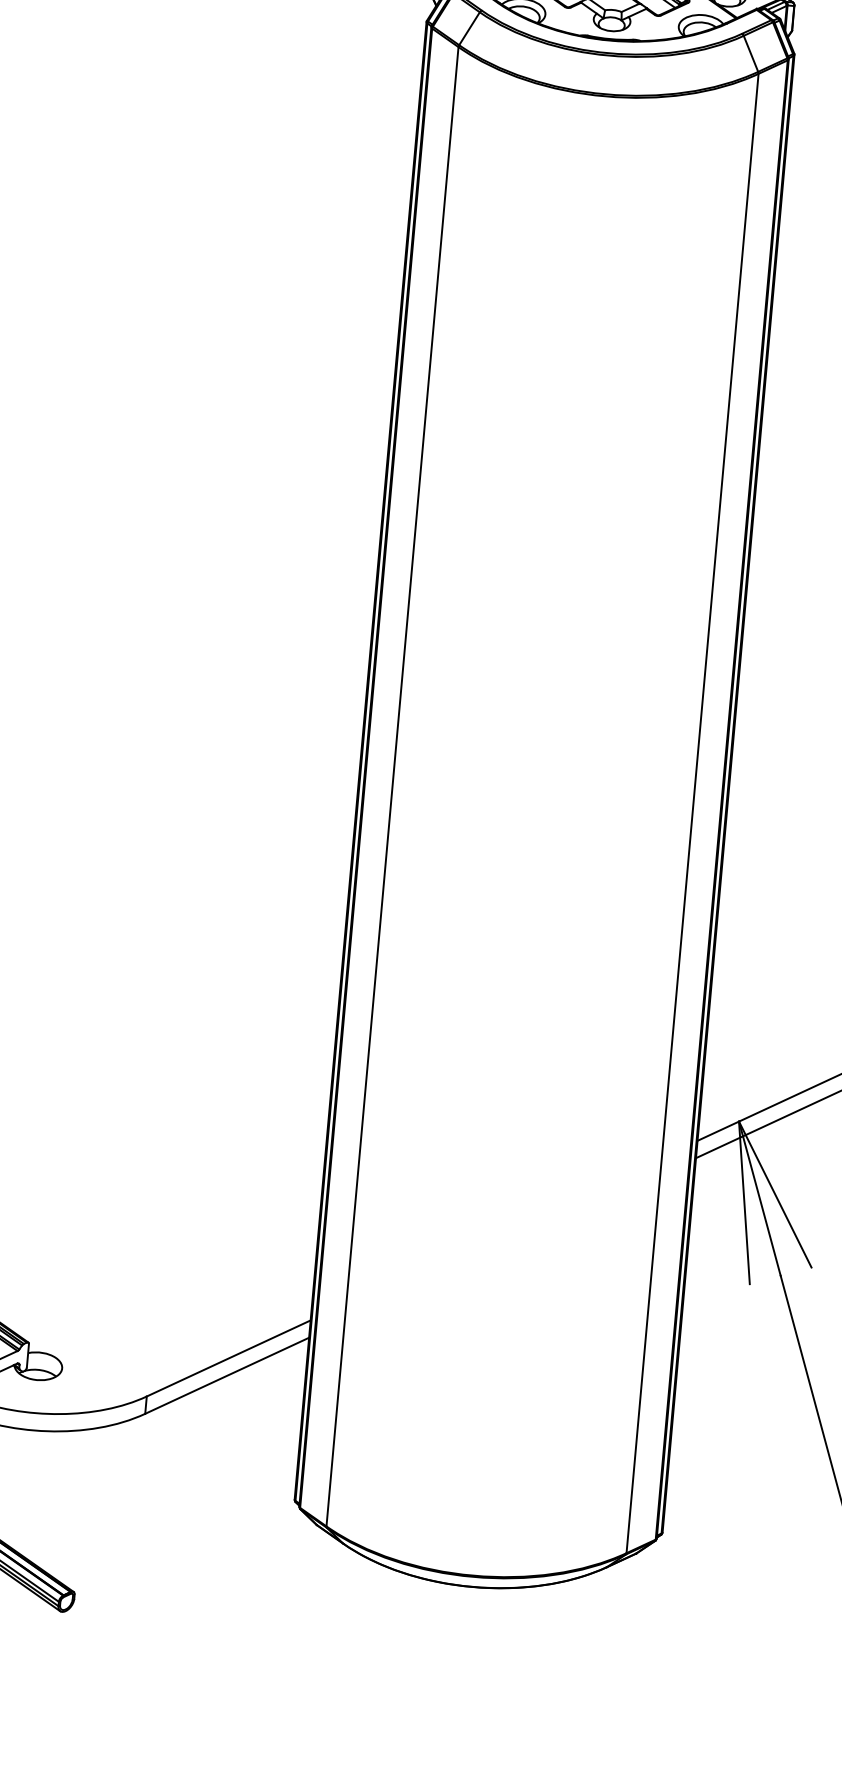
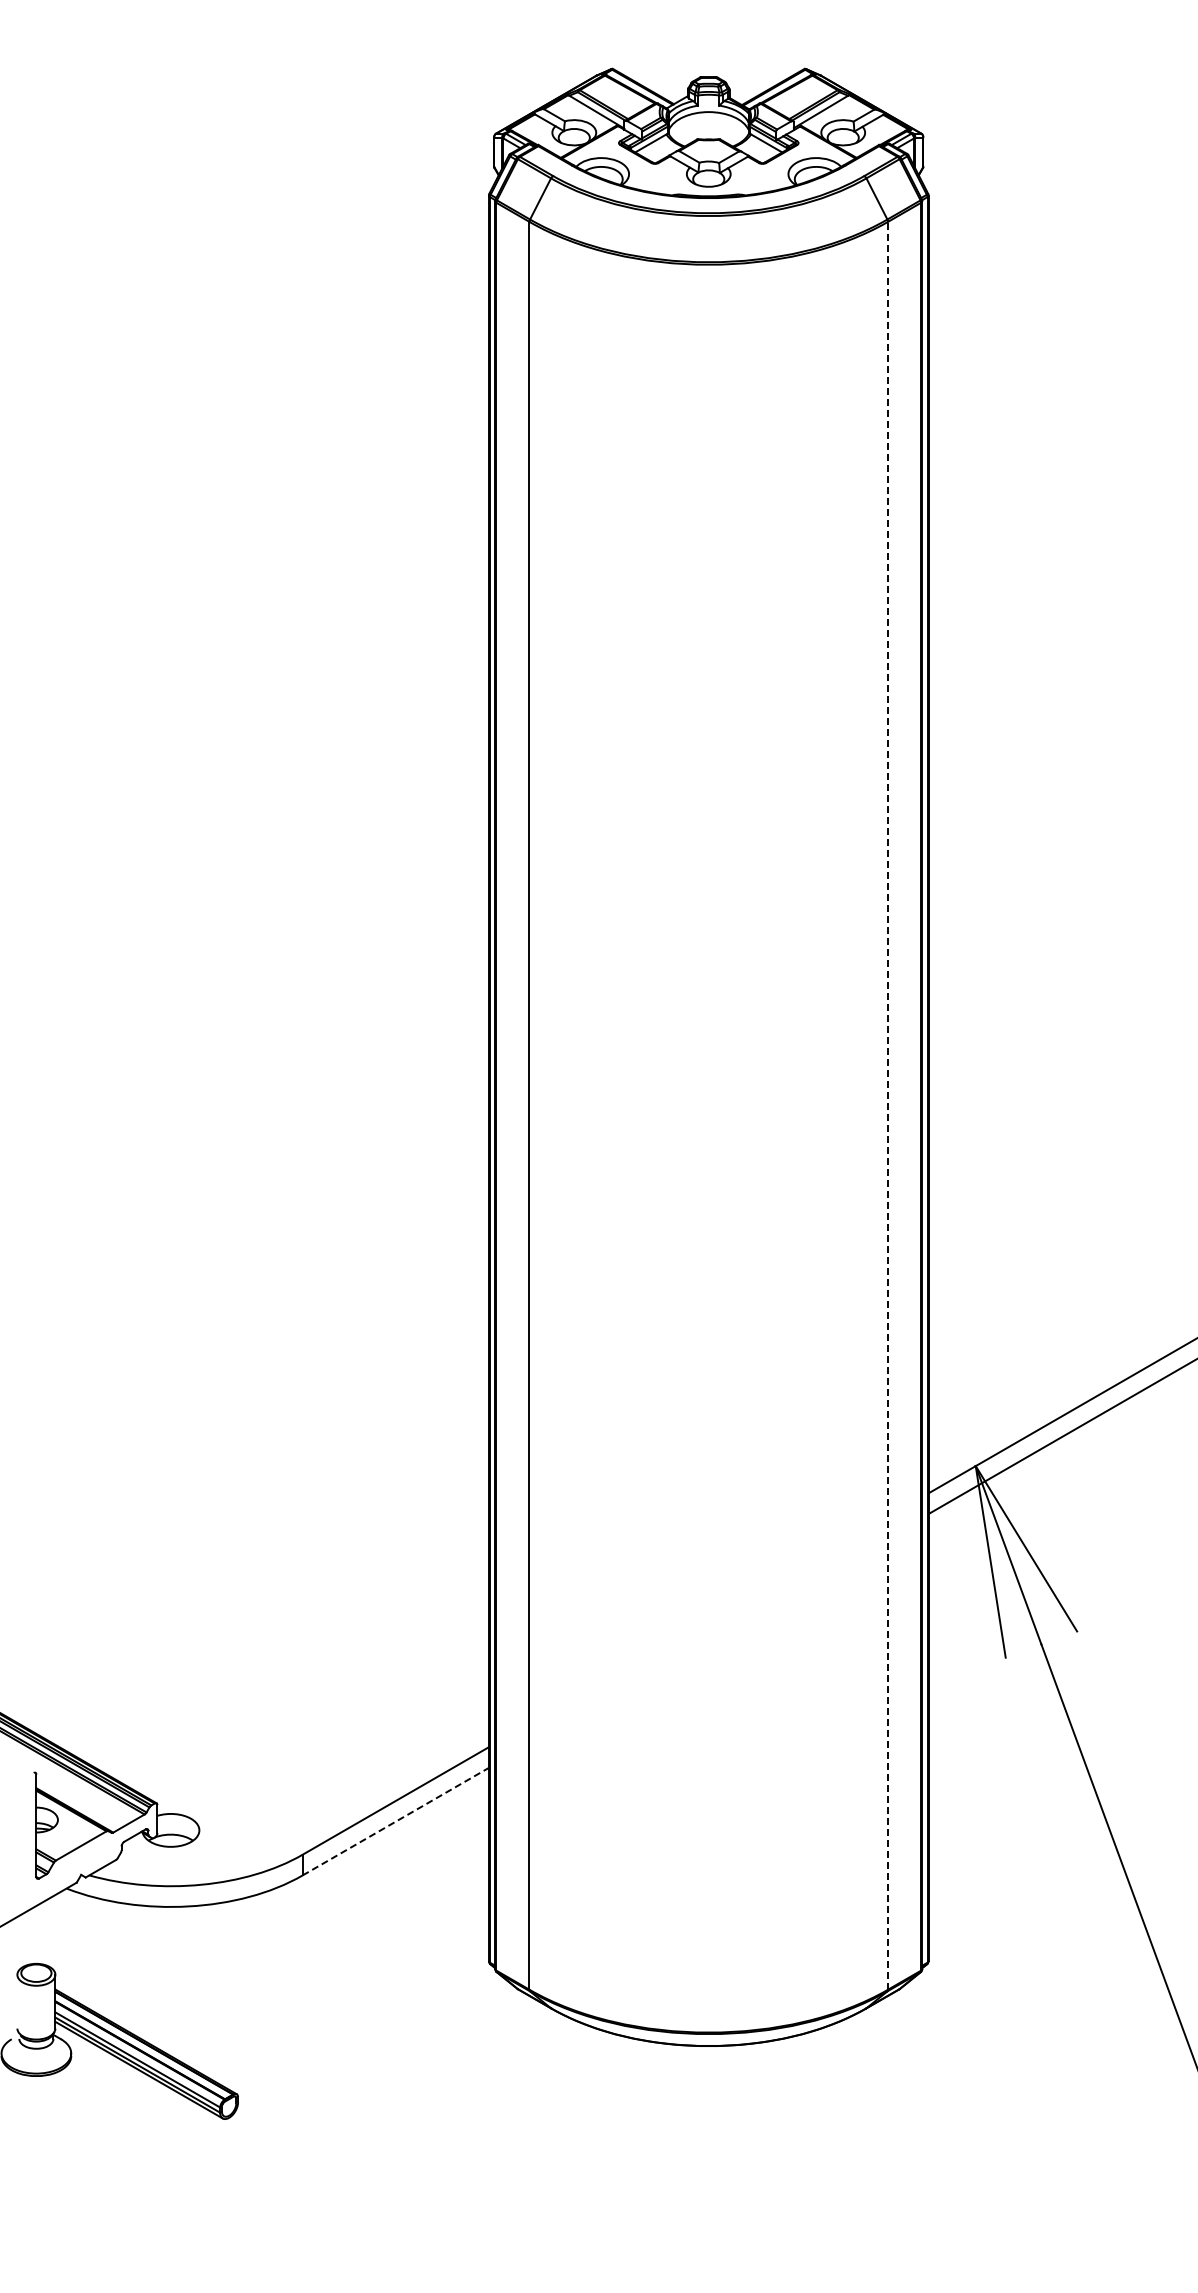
line: (692, 813) -> (888, 1105), solid -> dashed
line: (226, 1375) -> (395, 1821), solid -> dashed

